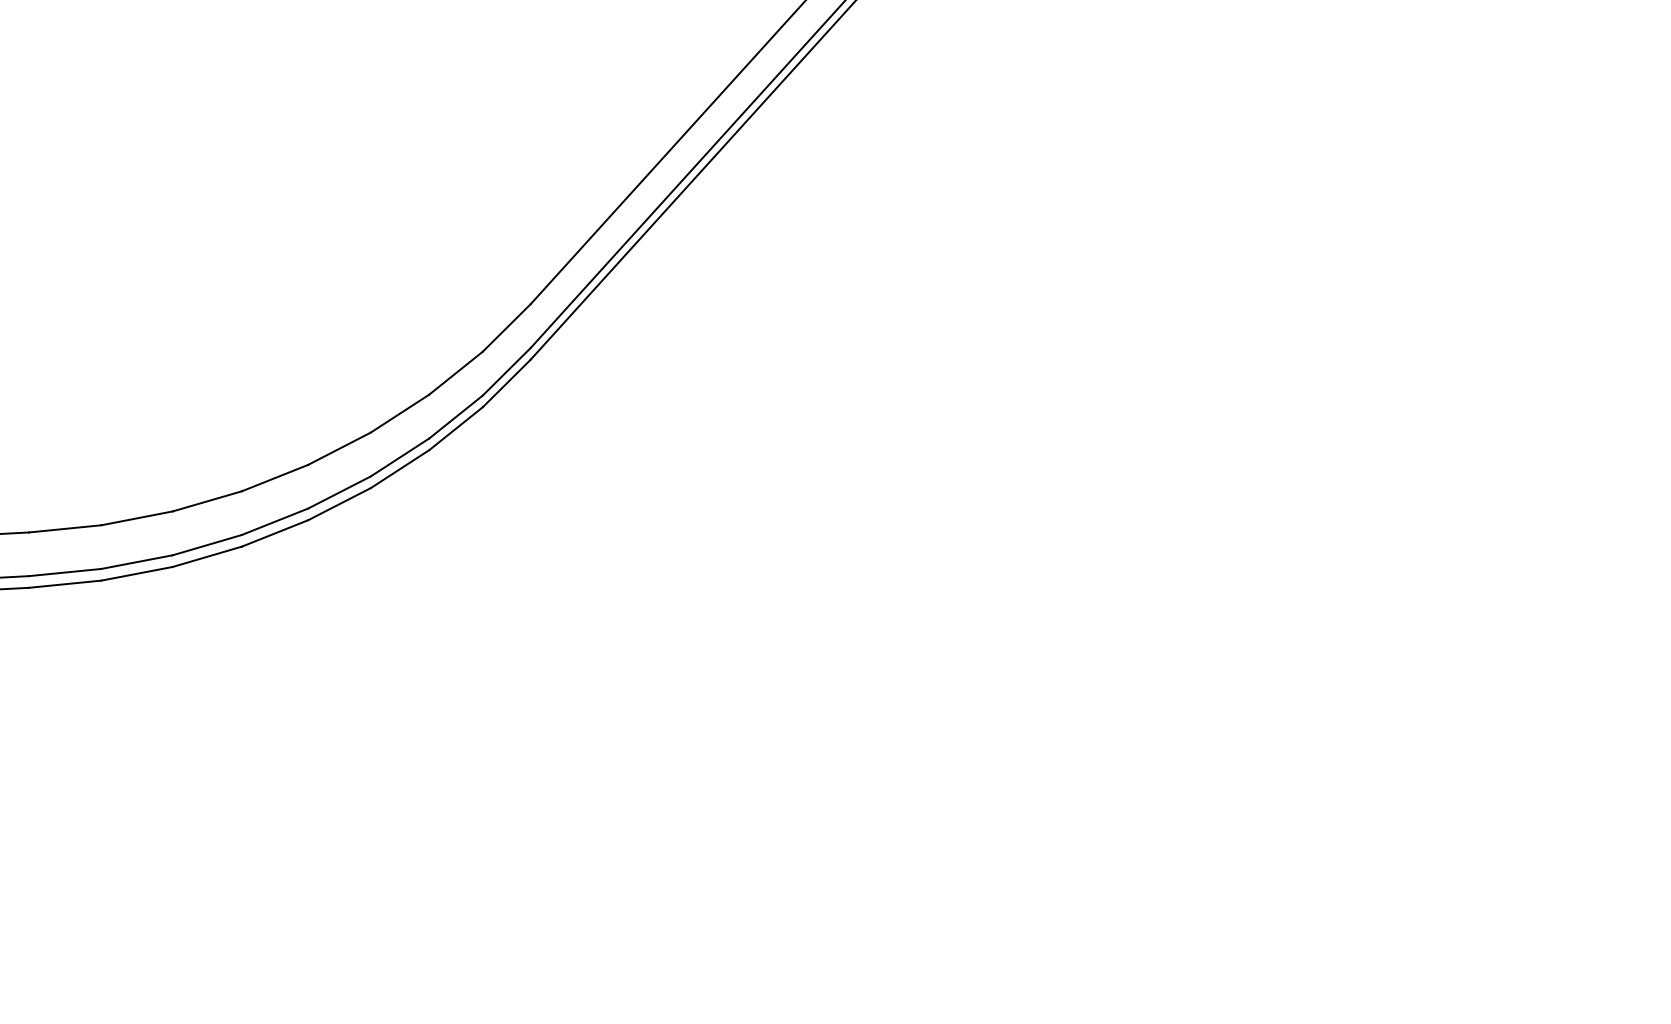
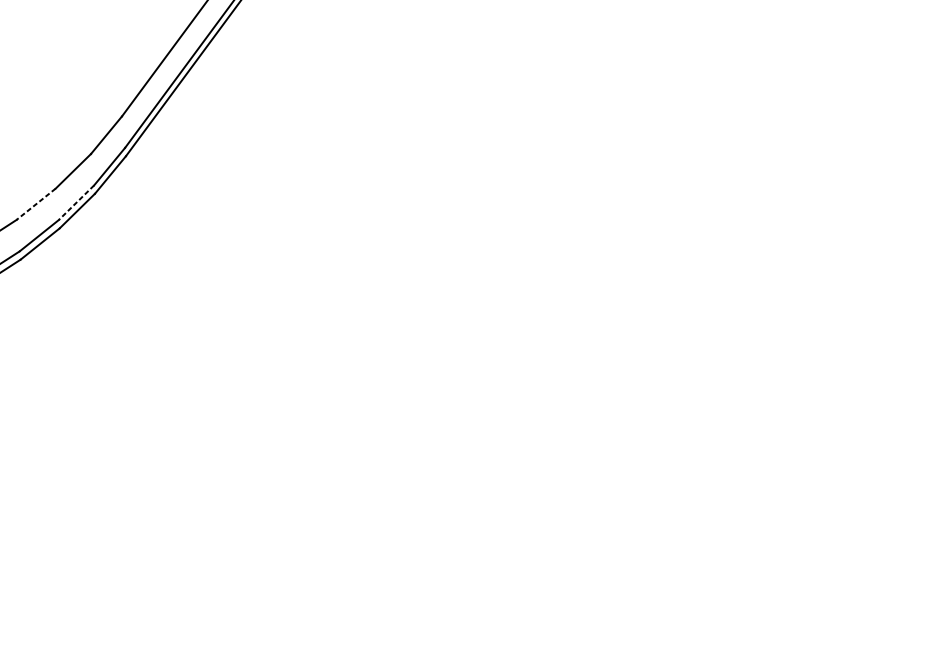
line: (400, 413) -> (36, 204), solid -> dashed
line: (455, 417) -> (76, 203), solid -> dashed

